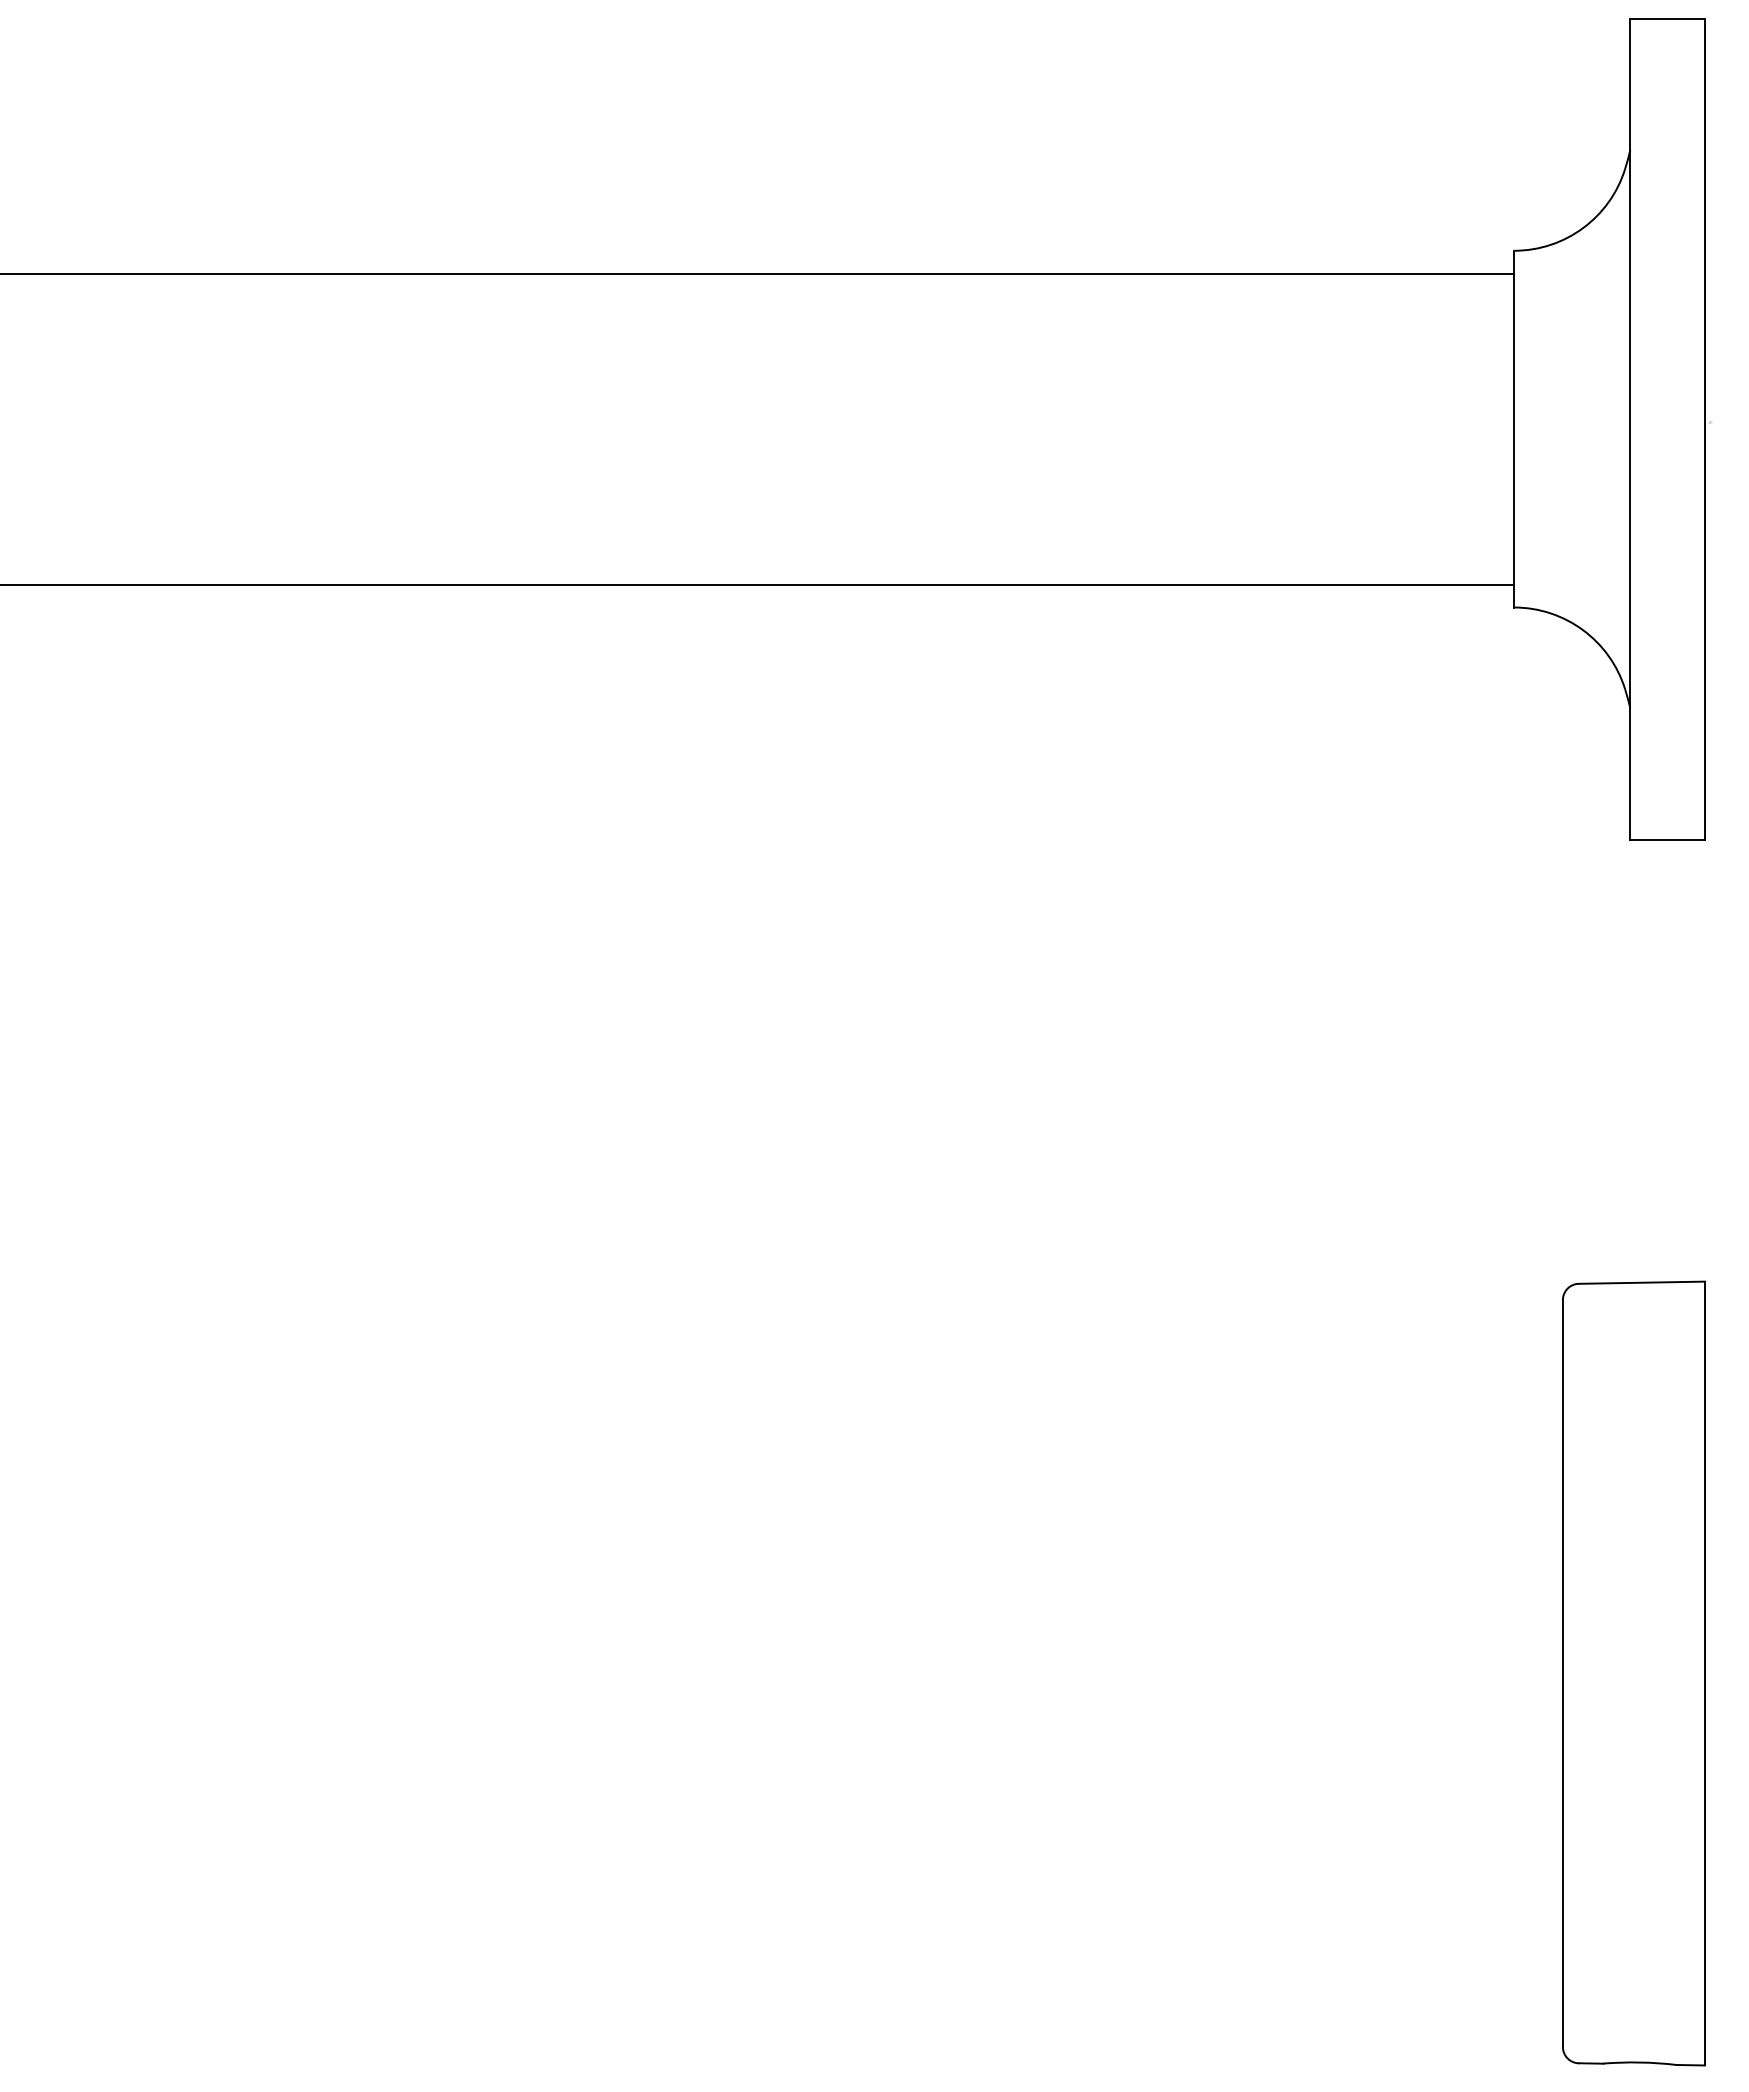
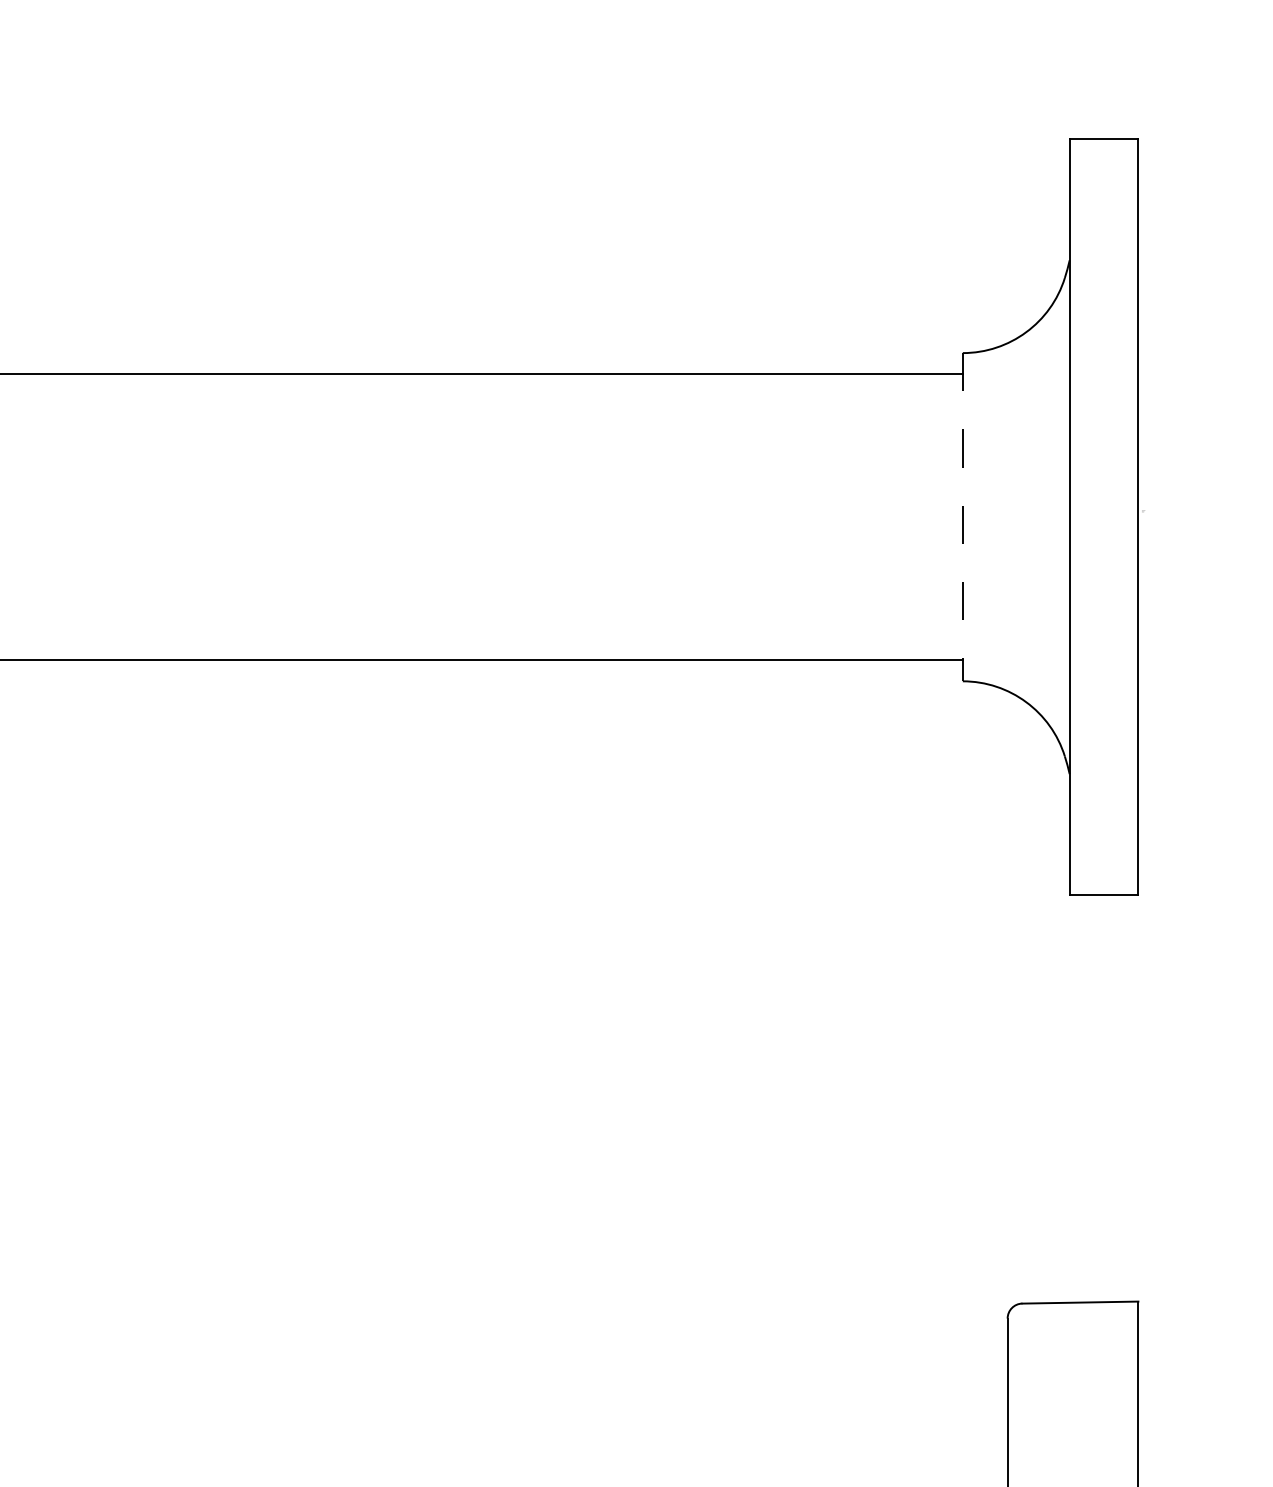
line: (1514, 429) -> (963, 517), solid -> dashed

